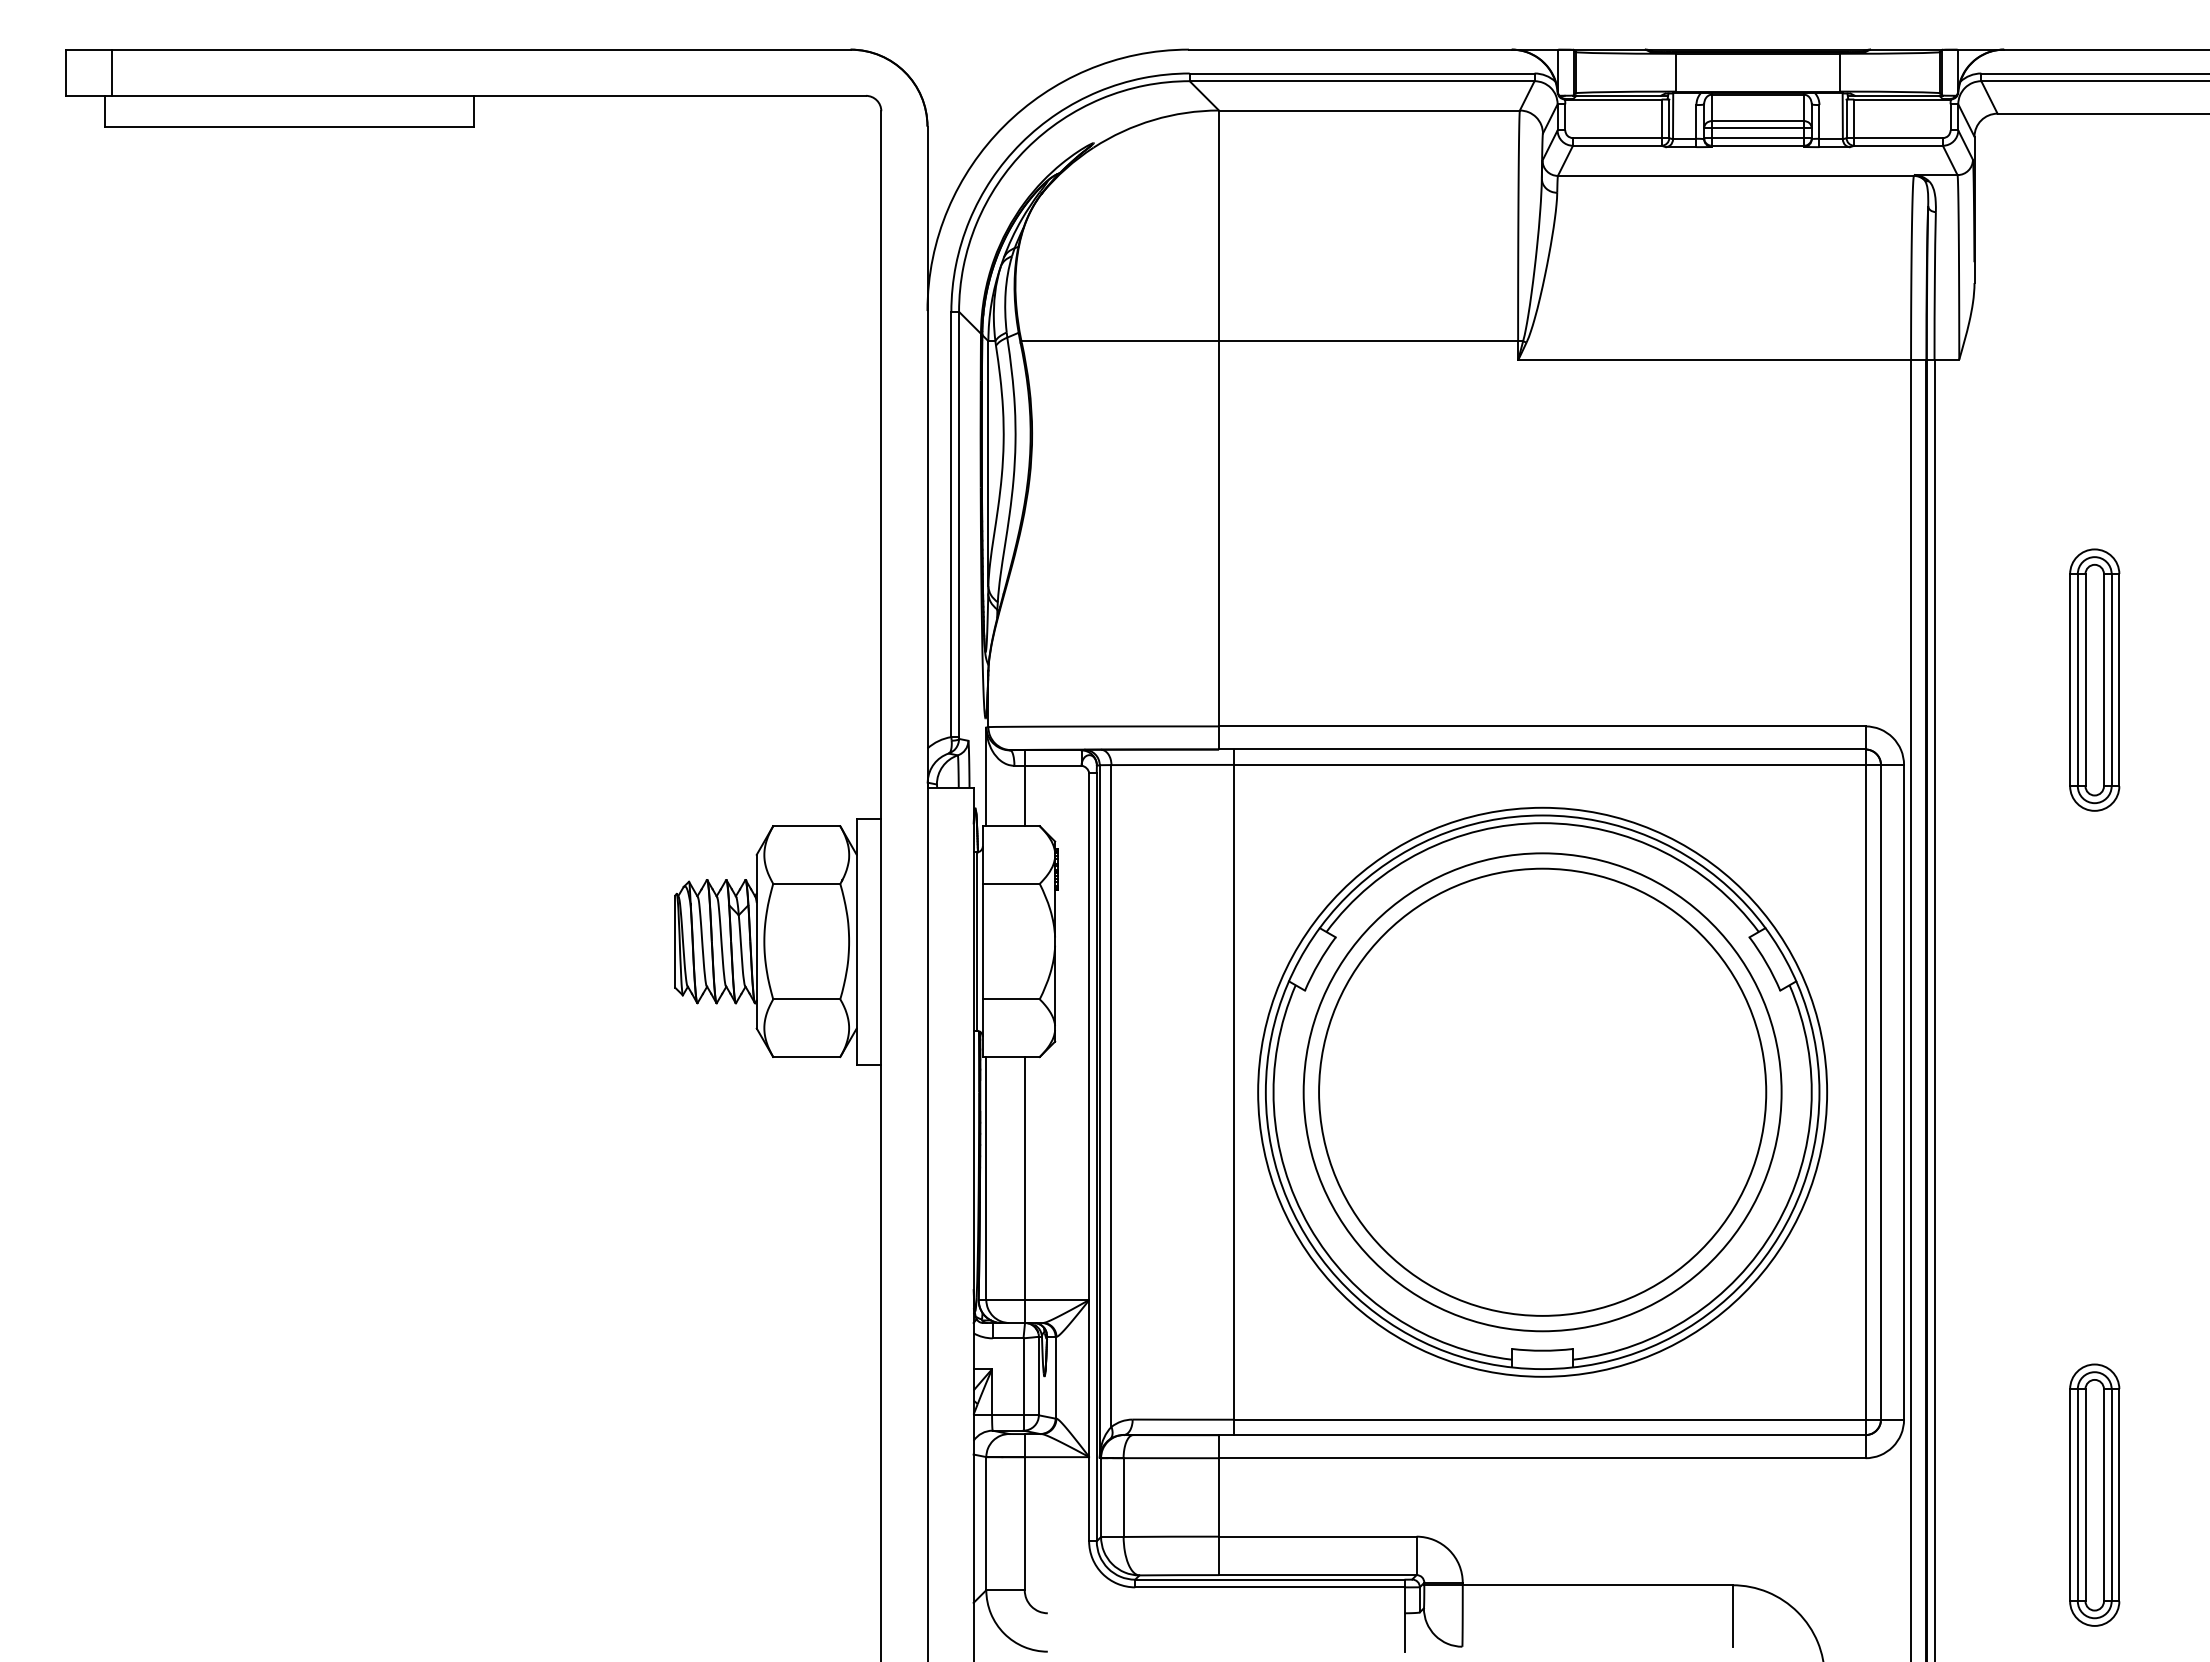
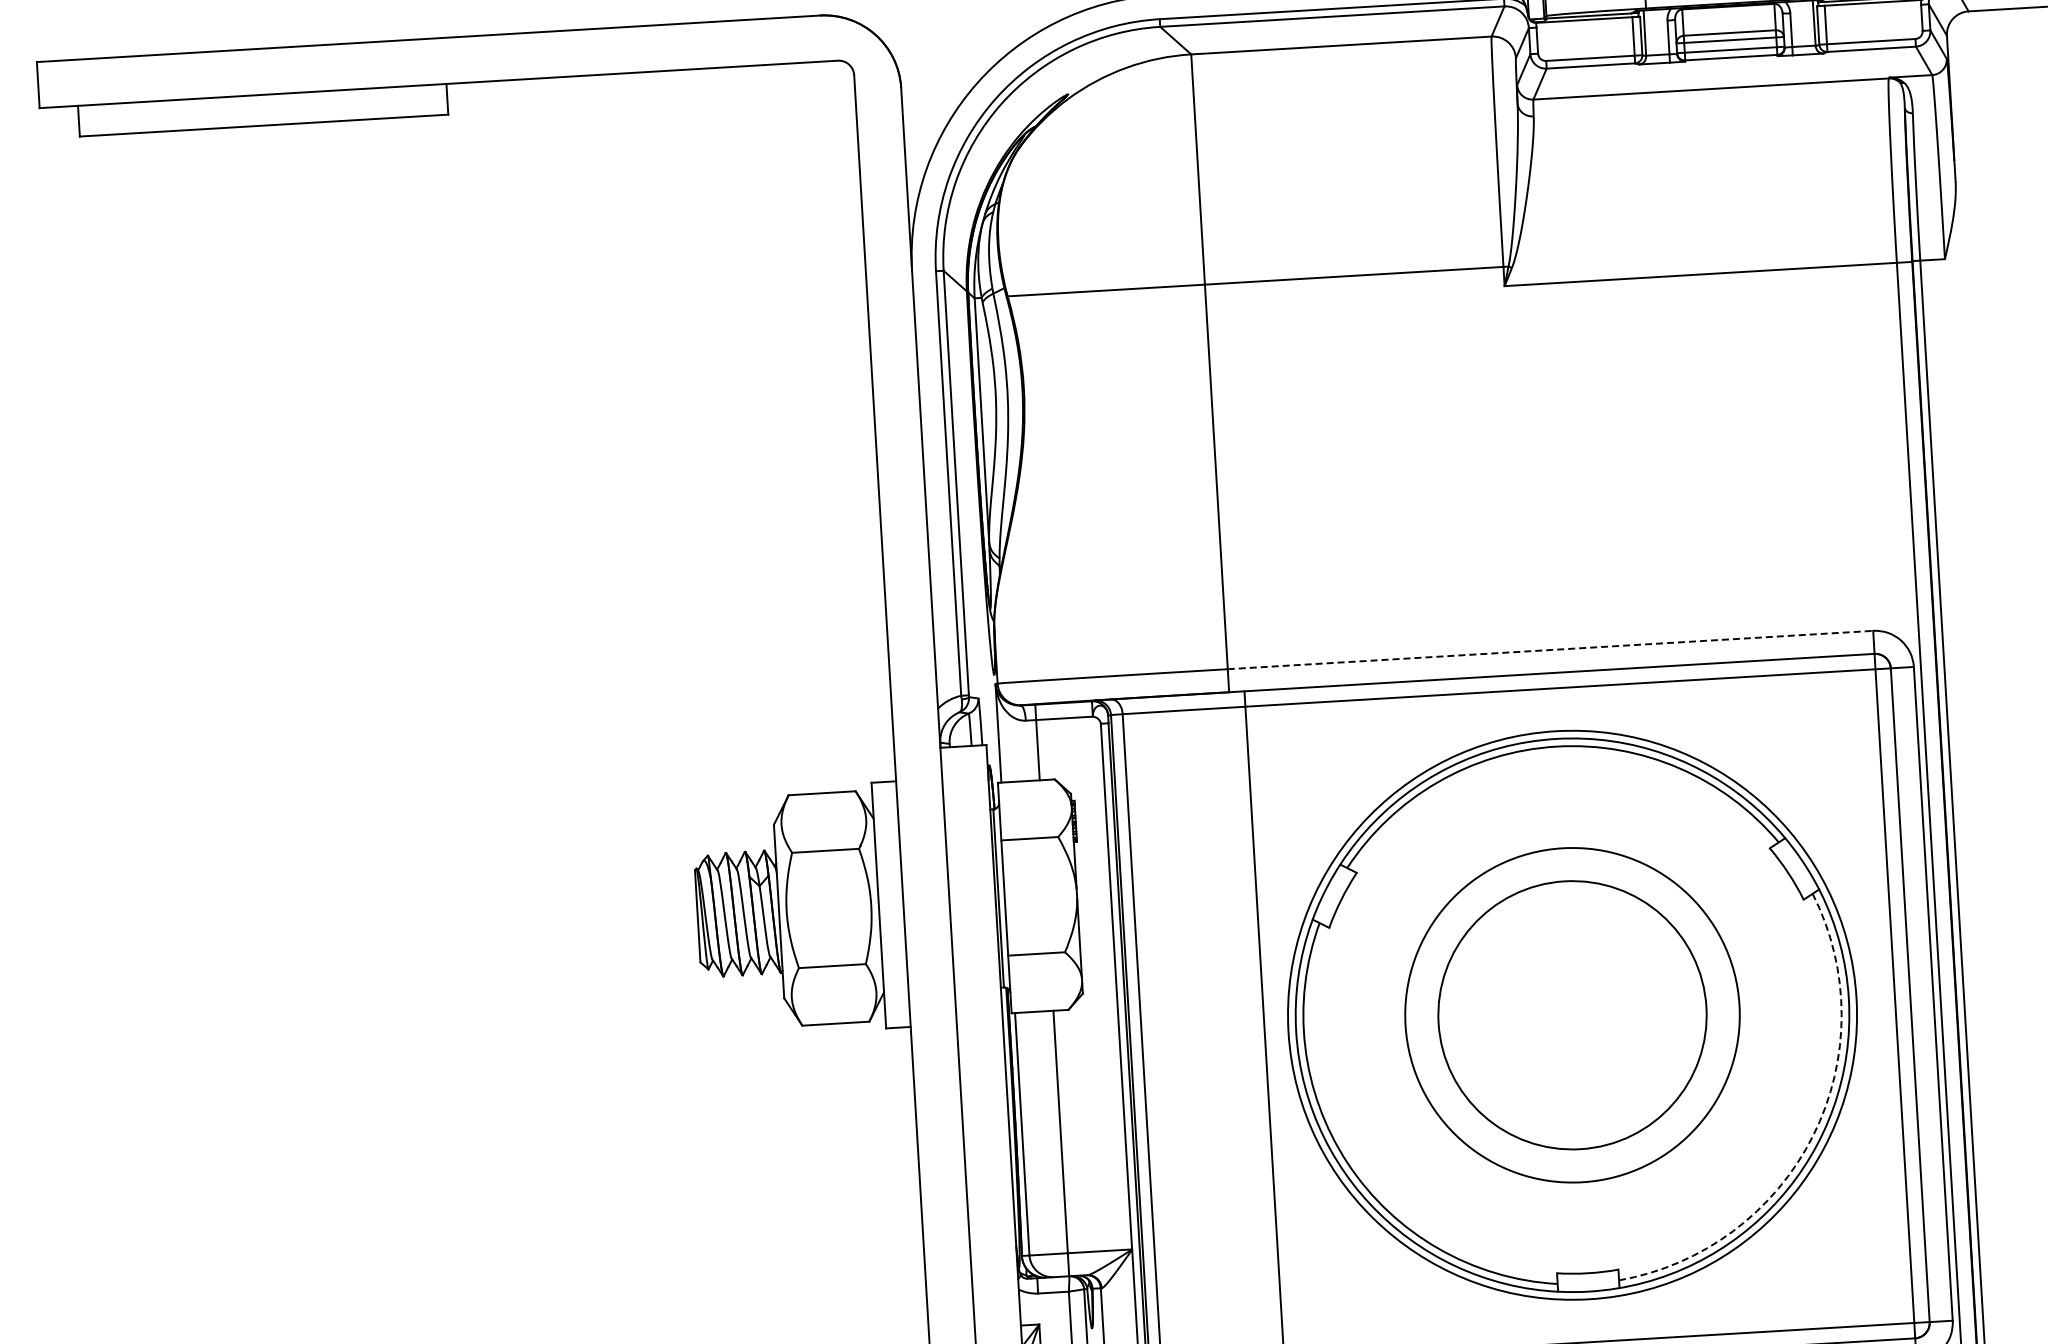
line: (112, 72) -> (84, 82), removed
line: (1542, 726) -> (1550, 650), solid -> dashed
circle: (1542, 1091) -> (1572, 1014), size x0.6
circle: (1542, 1092) -> (1572, 1015), size x0.7
arc: (1775, 1226) -> (1812, 1135), solid -> dashed

